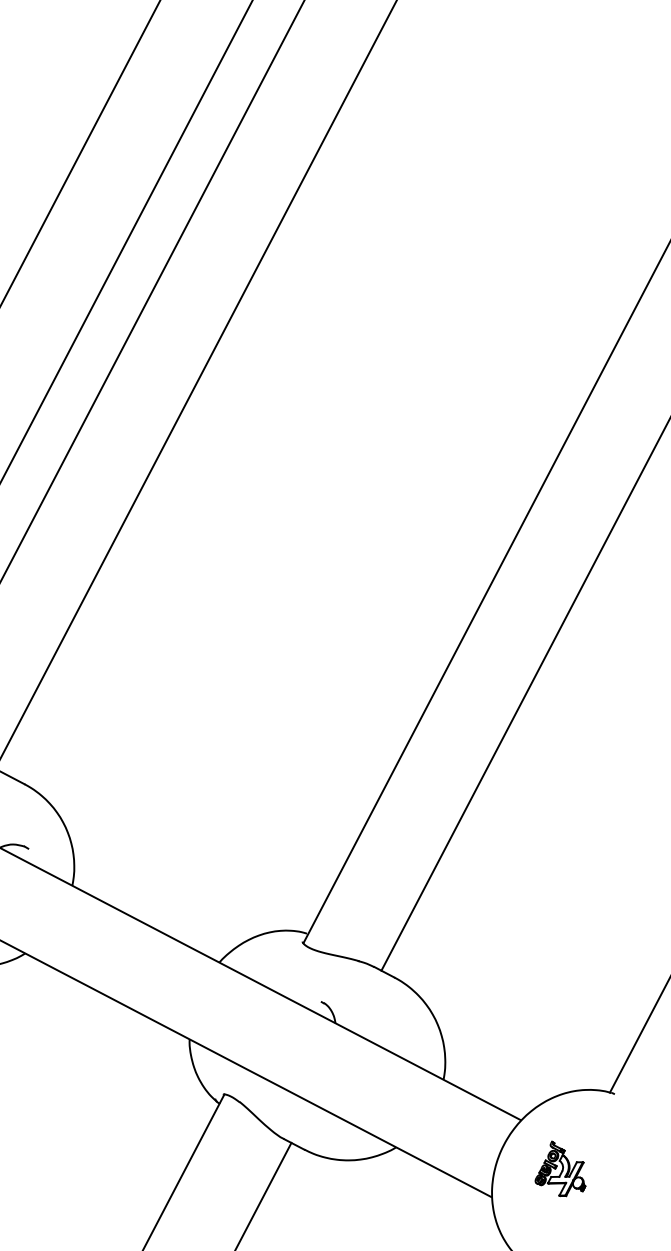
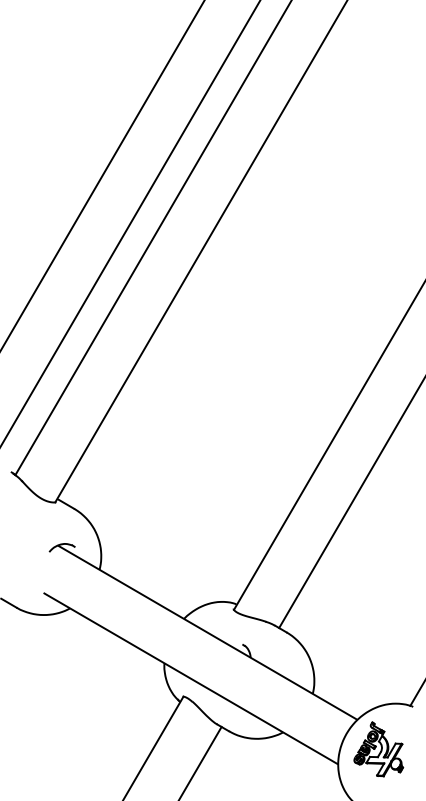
part: (559, 1169) -> (378, 749), size x1.67

